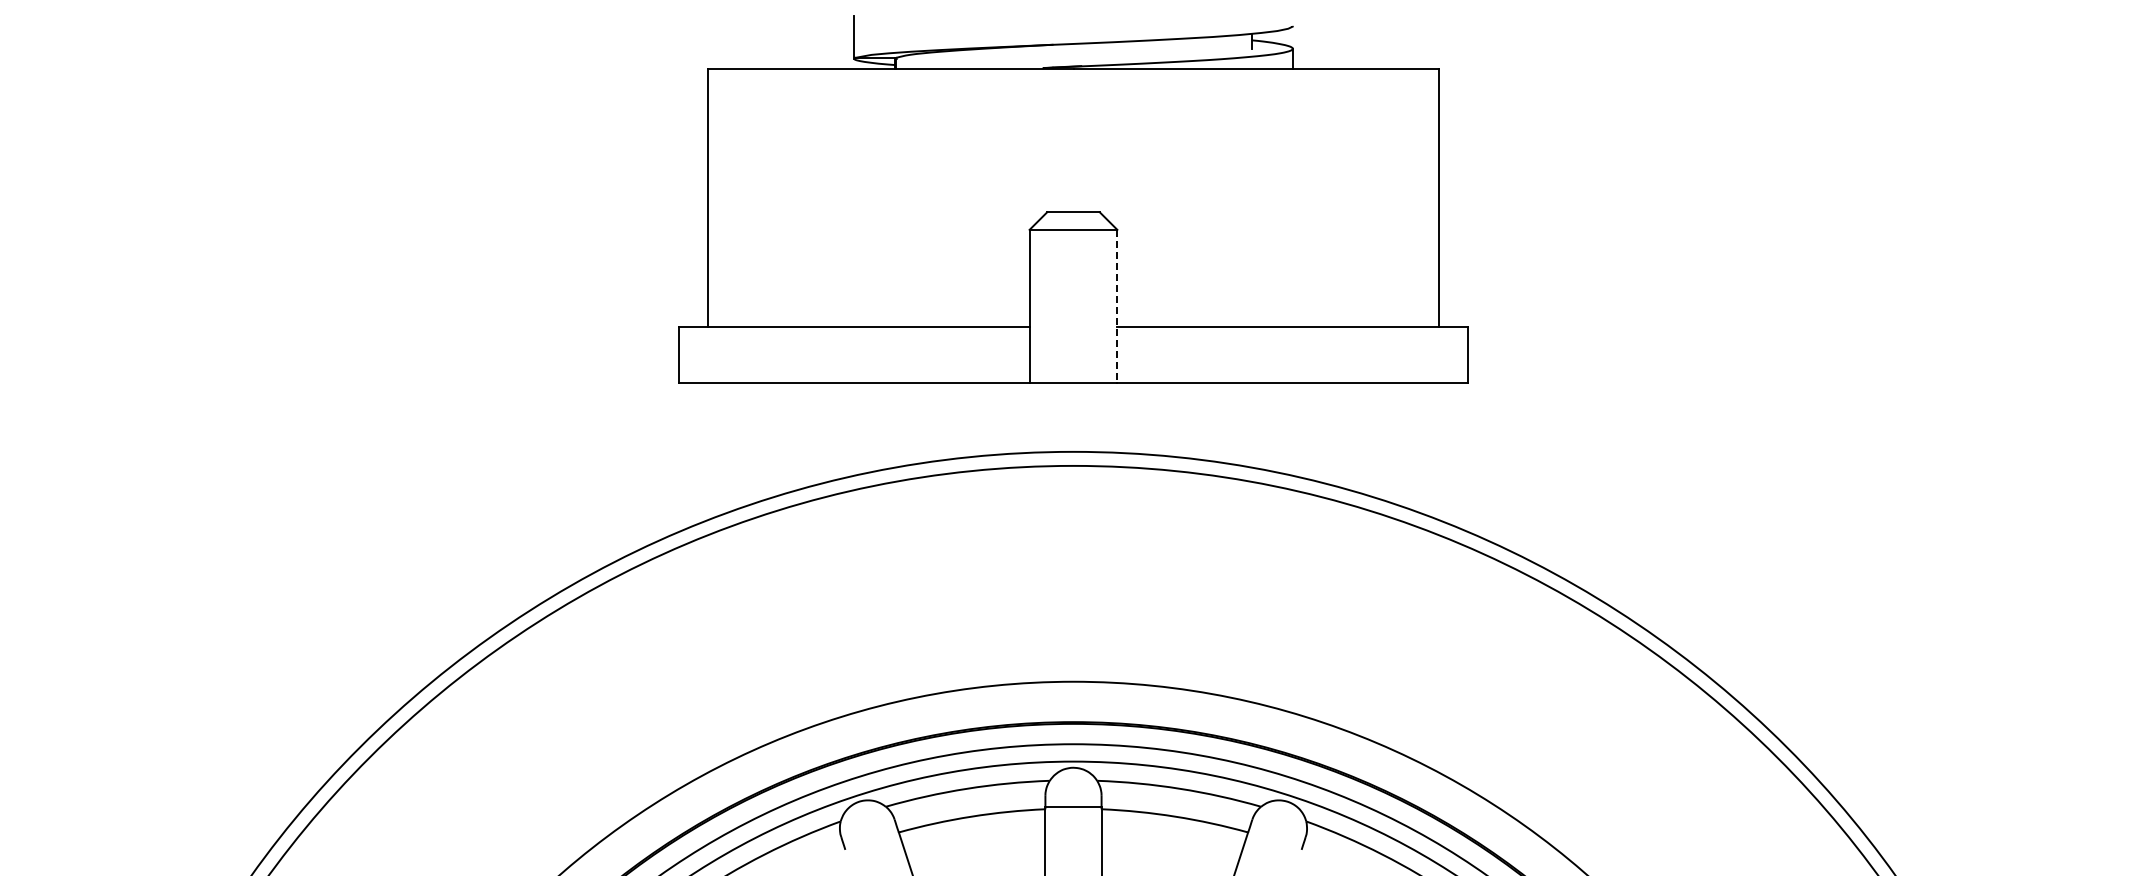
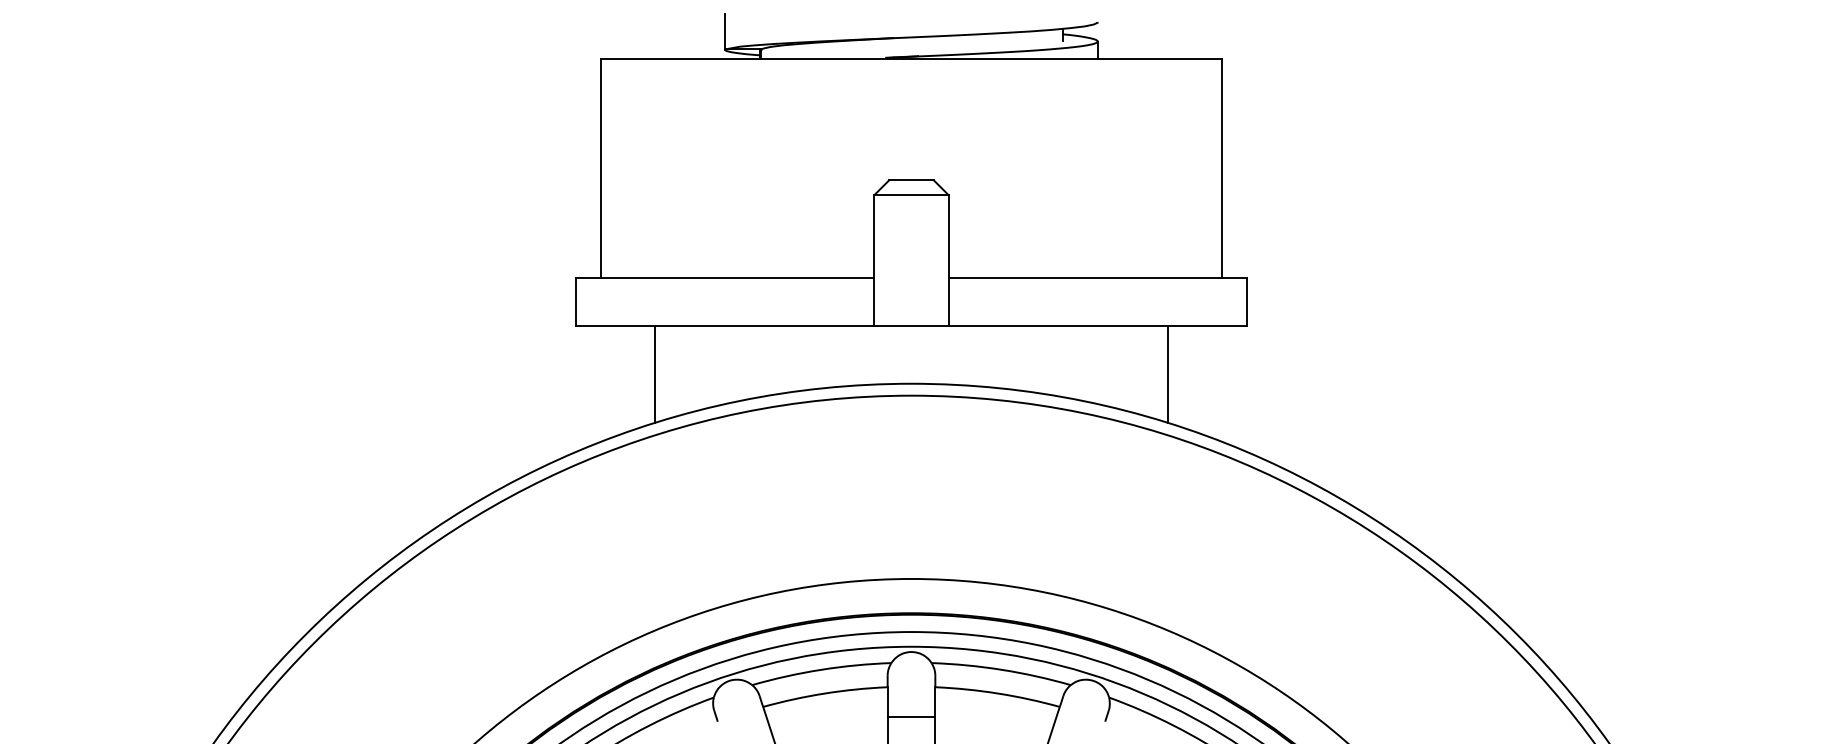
line: (1117, 306) -> (948, 260), dashed -> solid
line: (771, 440) -> (655, 374), added
line: (1375, 440) -> (1167, 374), added
line: (1073, 806) -> (911, 717), moved

